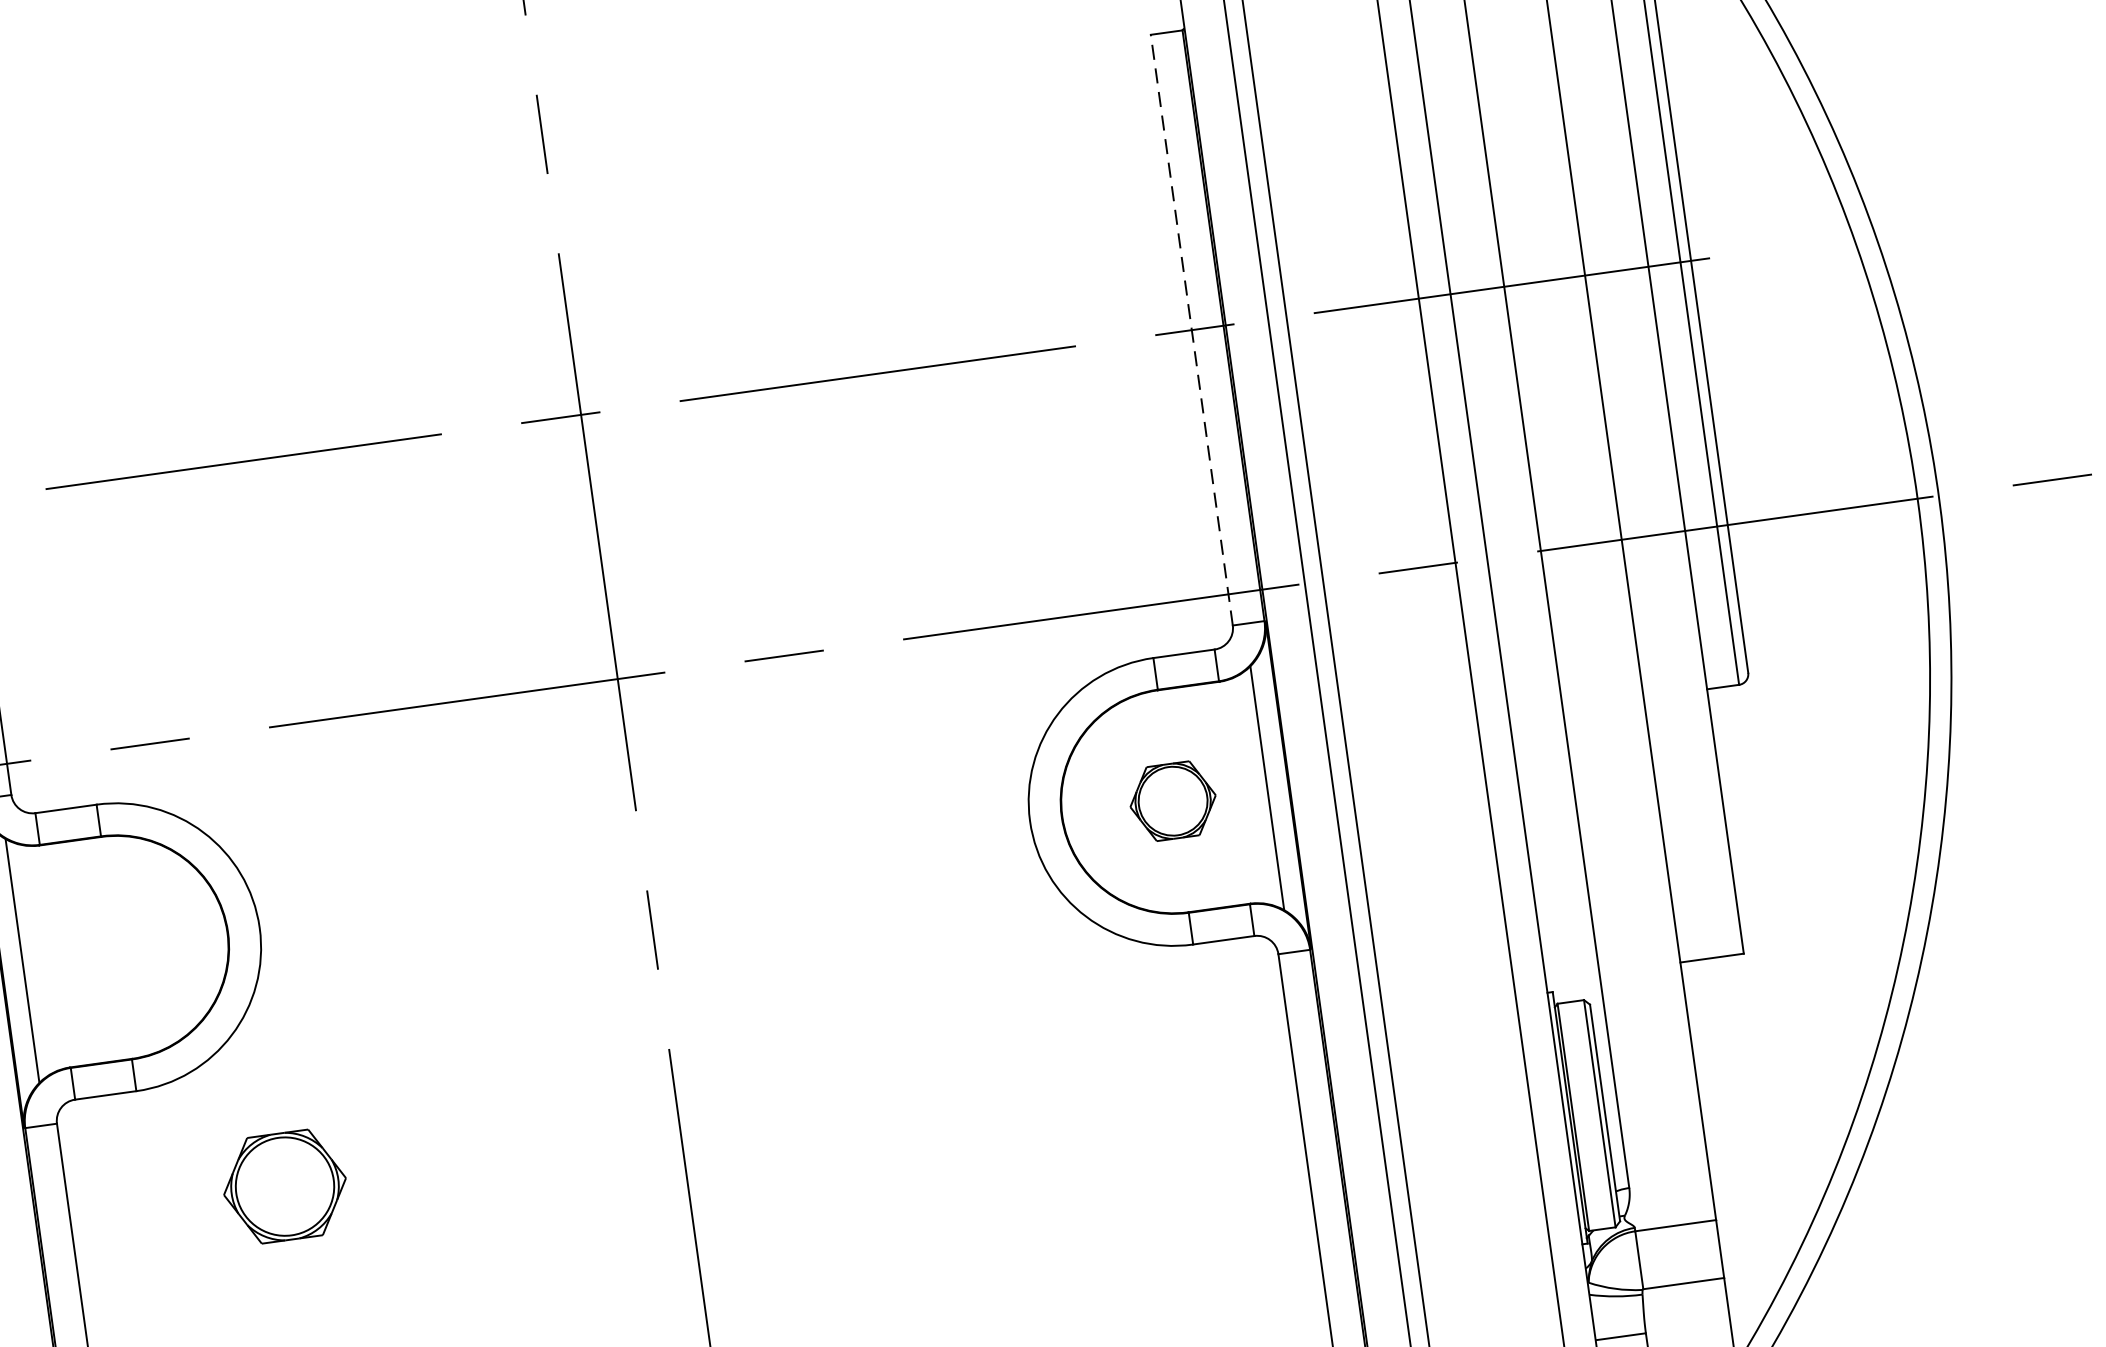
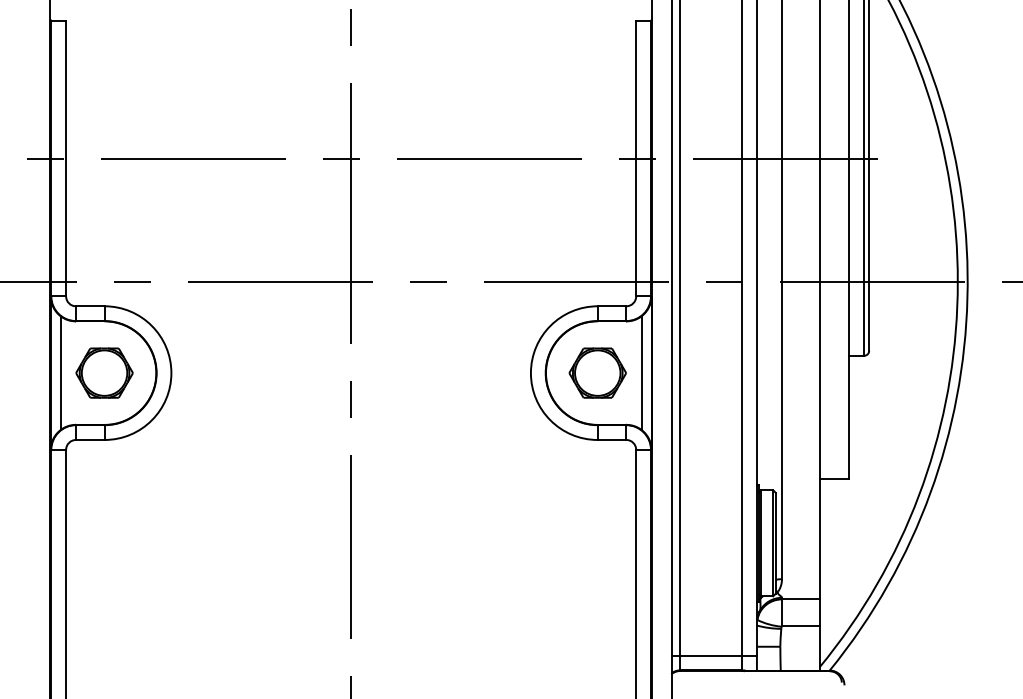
line: (1192, 329) -> (636, 158), dashed -> solid
part: (1172, 800) -> (597, 372), size x1.43
part: (284, 1185) -> (104, 372), moved

